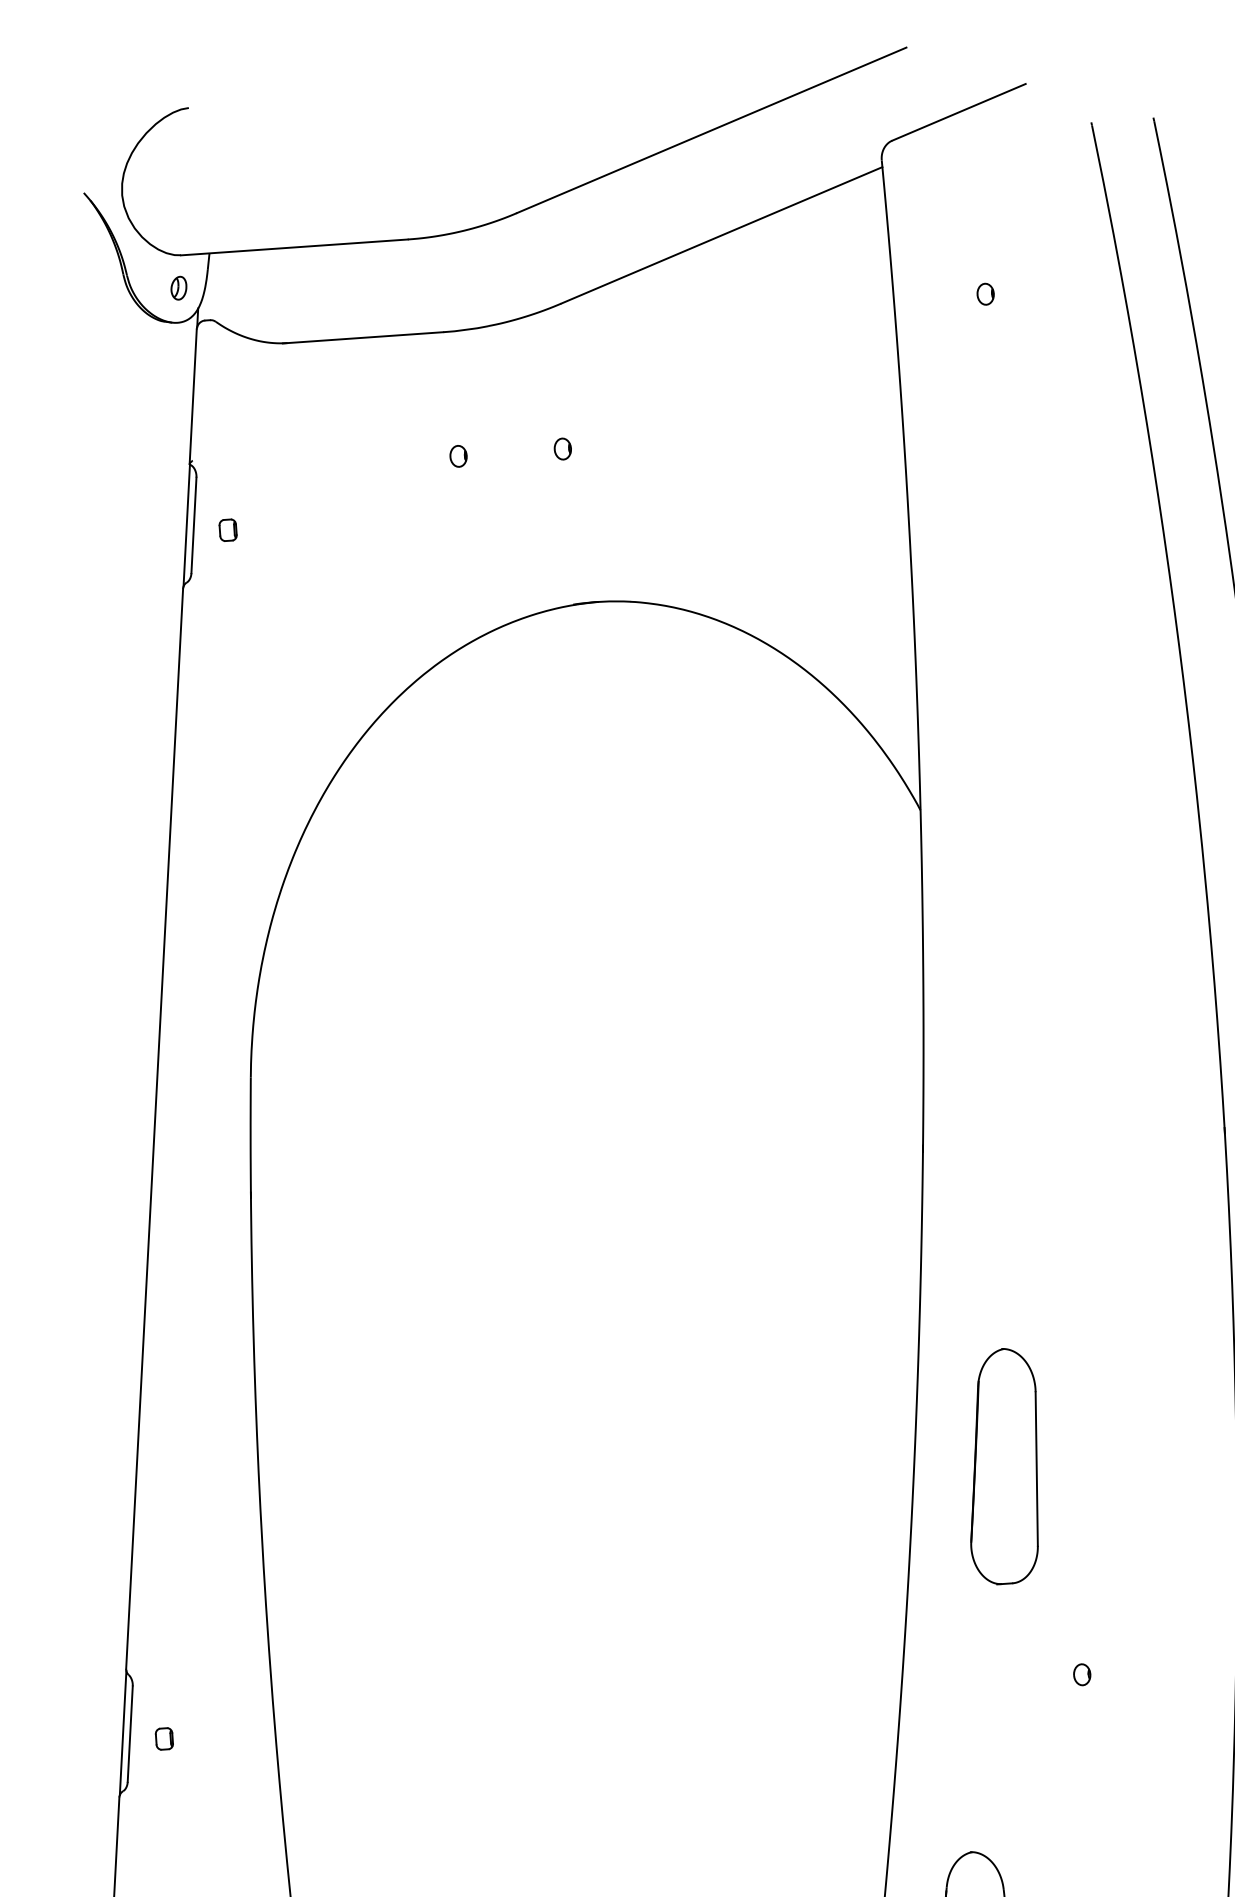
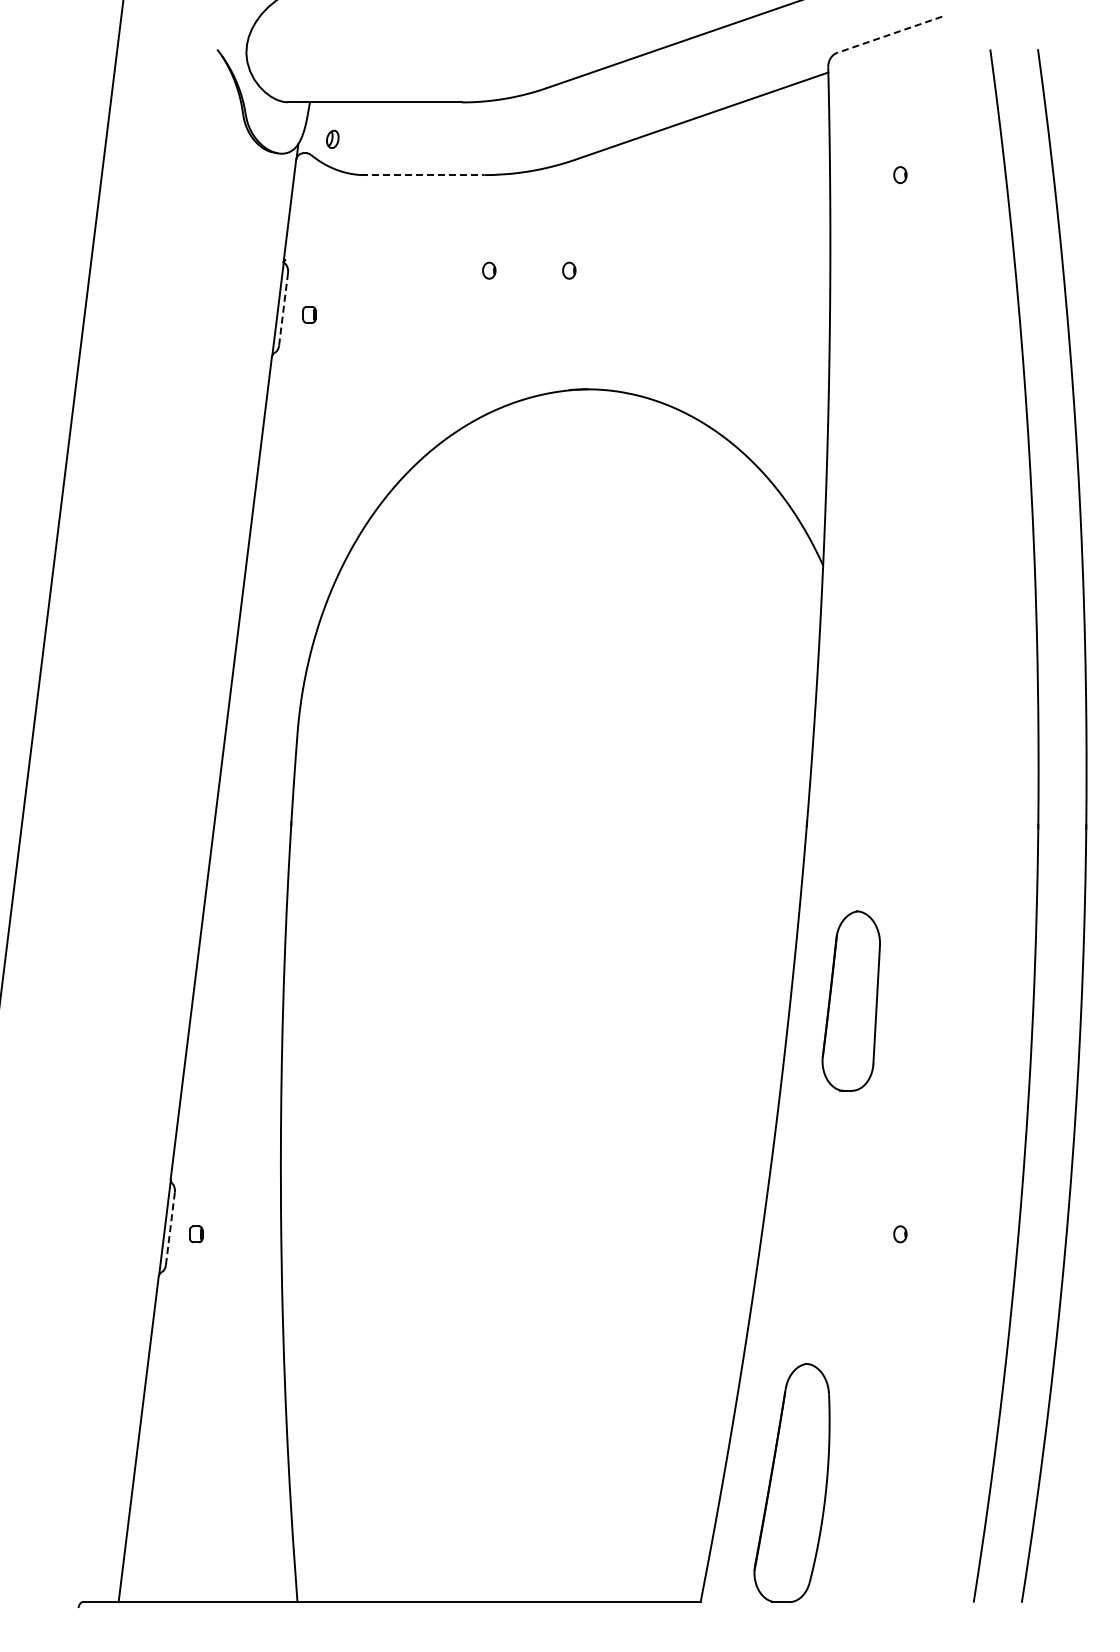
line: (958, 112) -> (889, 34), solid -> dashed
part: (178, 287) -> (332, 138), moved
line: (362, 338) -> (422, 175), solid -> dashed
line: (193, 525) -> (283, 309), solid -> dashed
part: (1002, 1465) -> (850, 1000), moved
line: (130, 1733) -> (170, 1228), solid -> dashed

